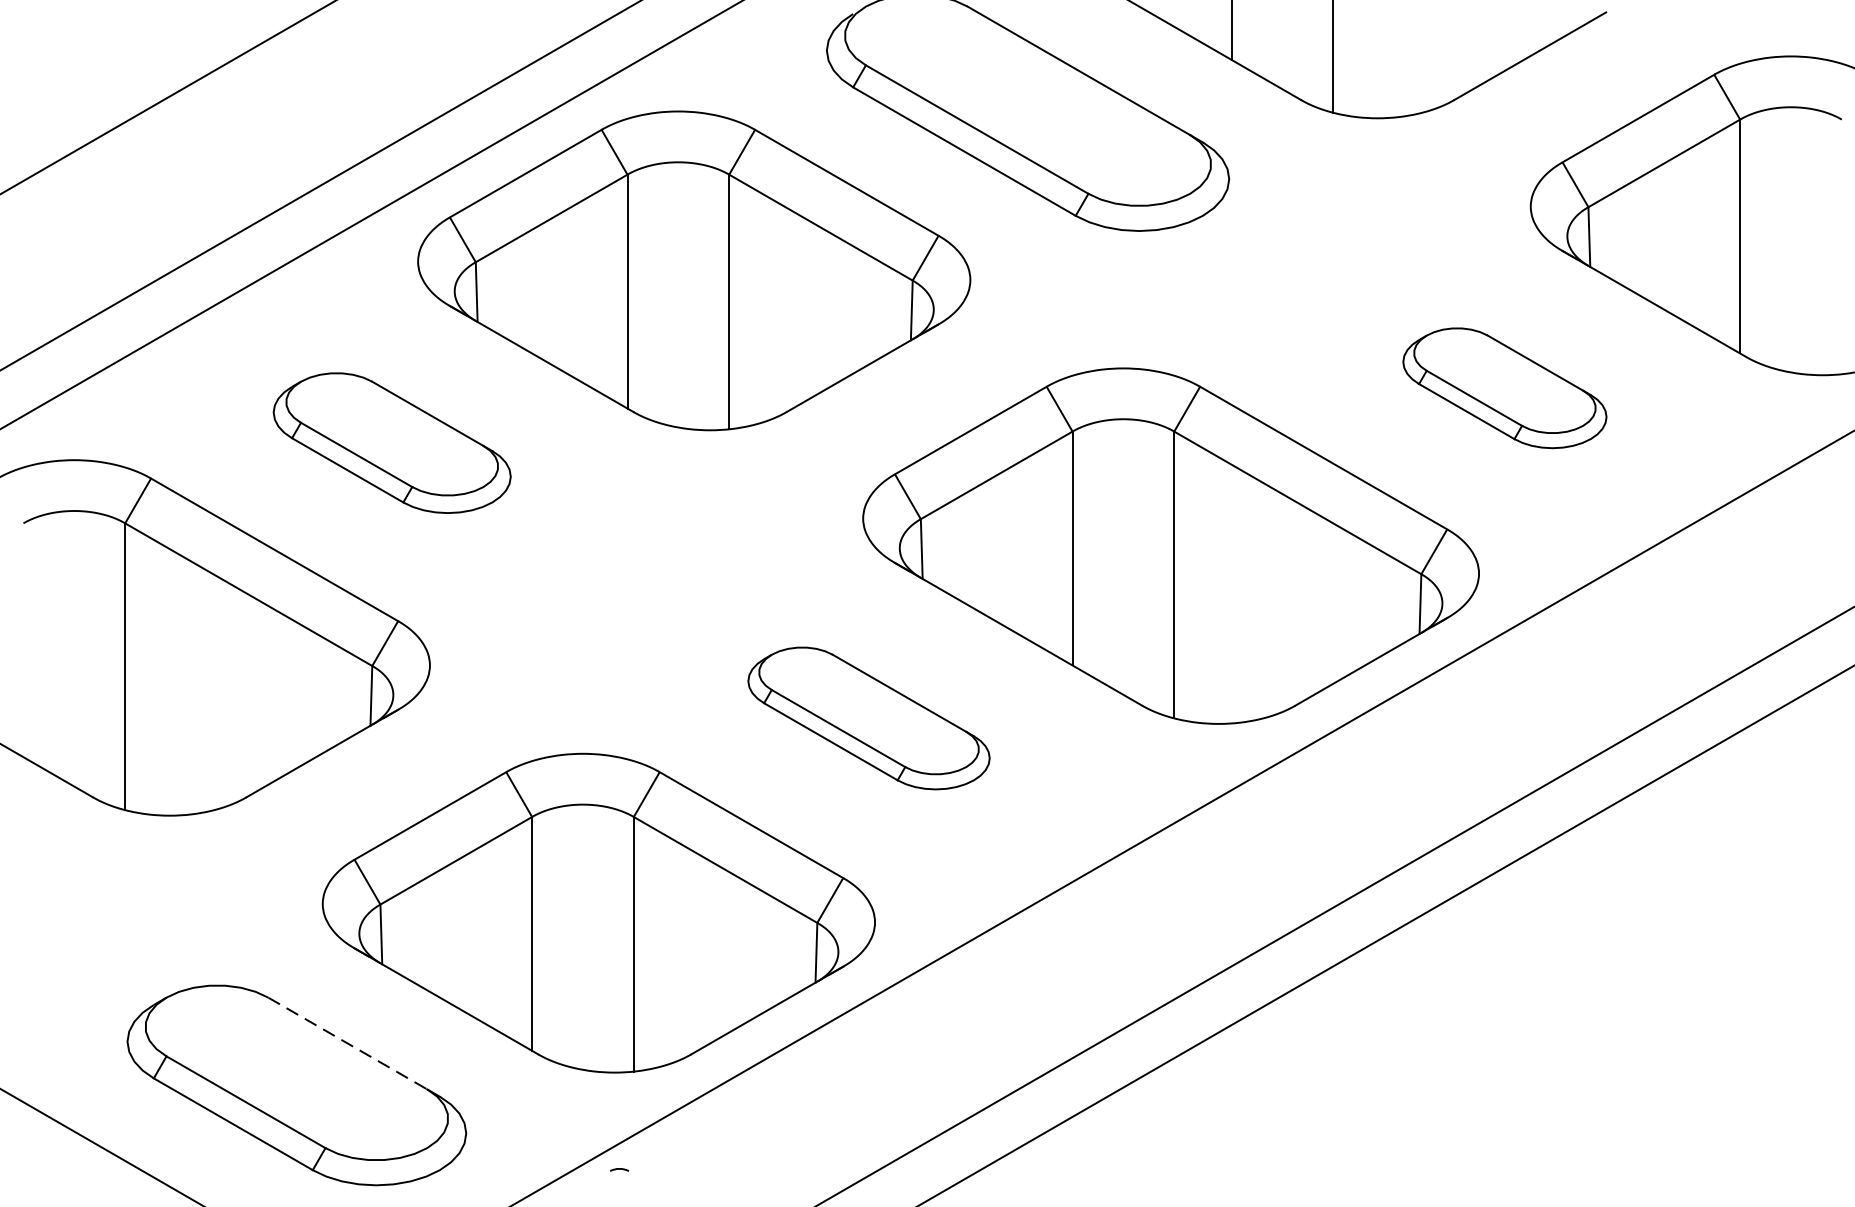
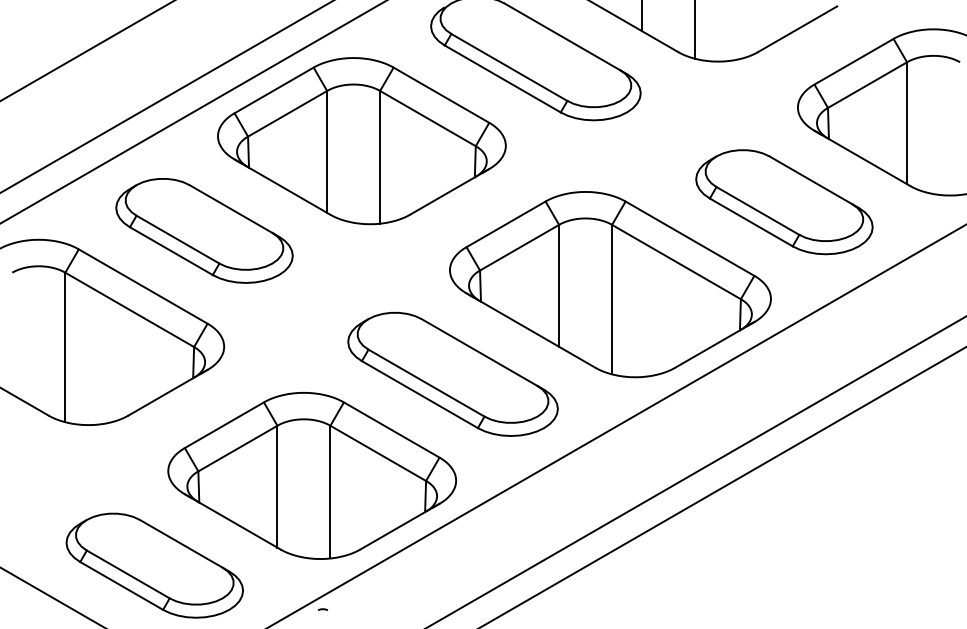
part: (1504, 388) -> (784, 202), size x1.67
part: (392, 442) -> (204, 230), size x1.43
part: (868, 718) -> (452, 374), size x1.67
line: (348, 1042) -> (181, 543), dashed -> solid

